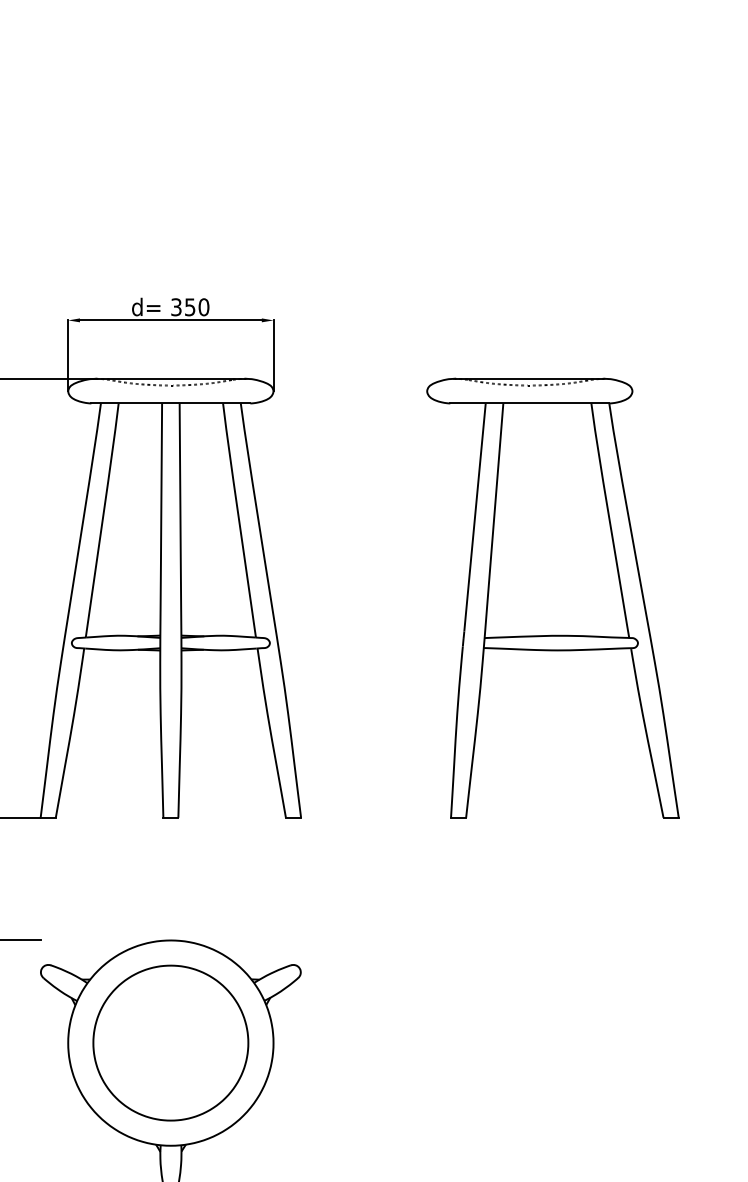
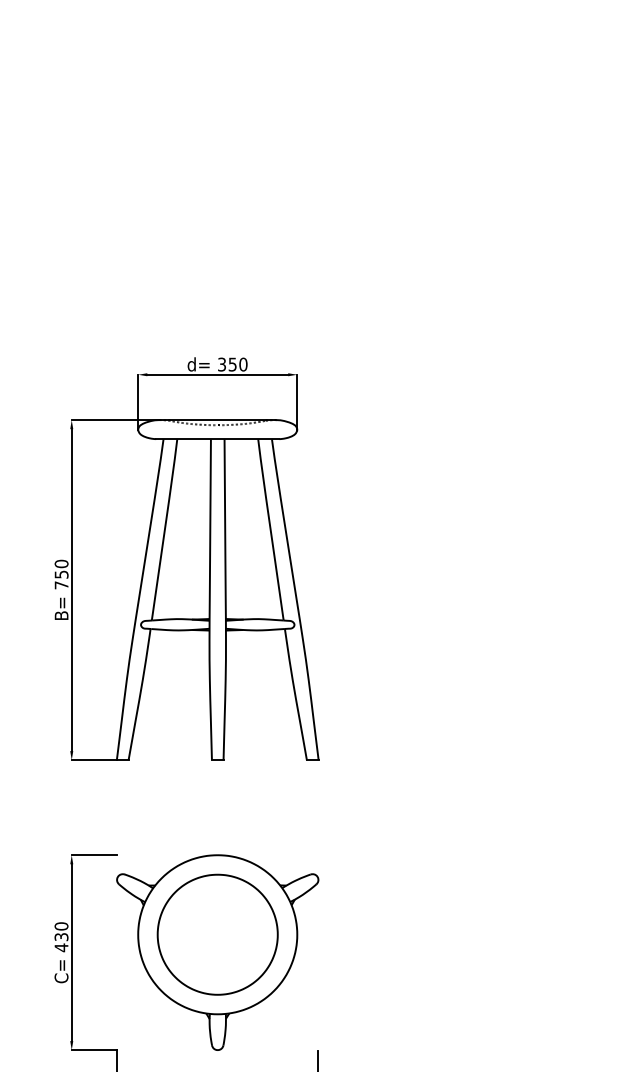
part: (552, 597) -> (513, 589), removed

